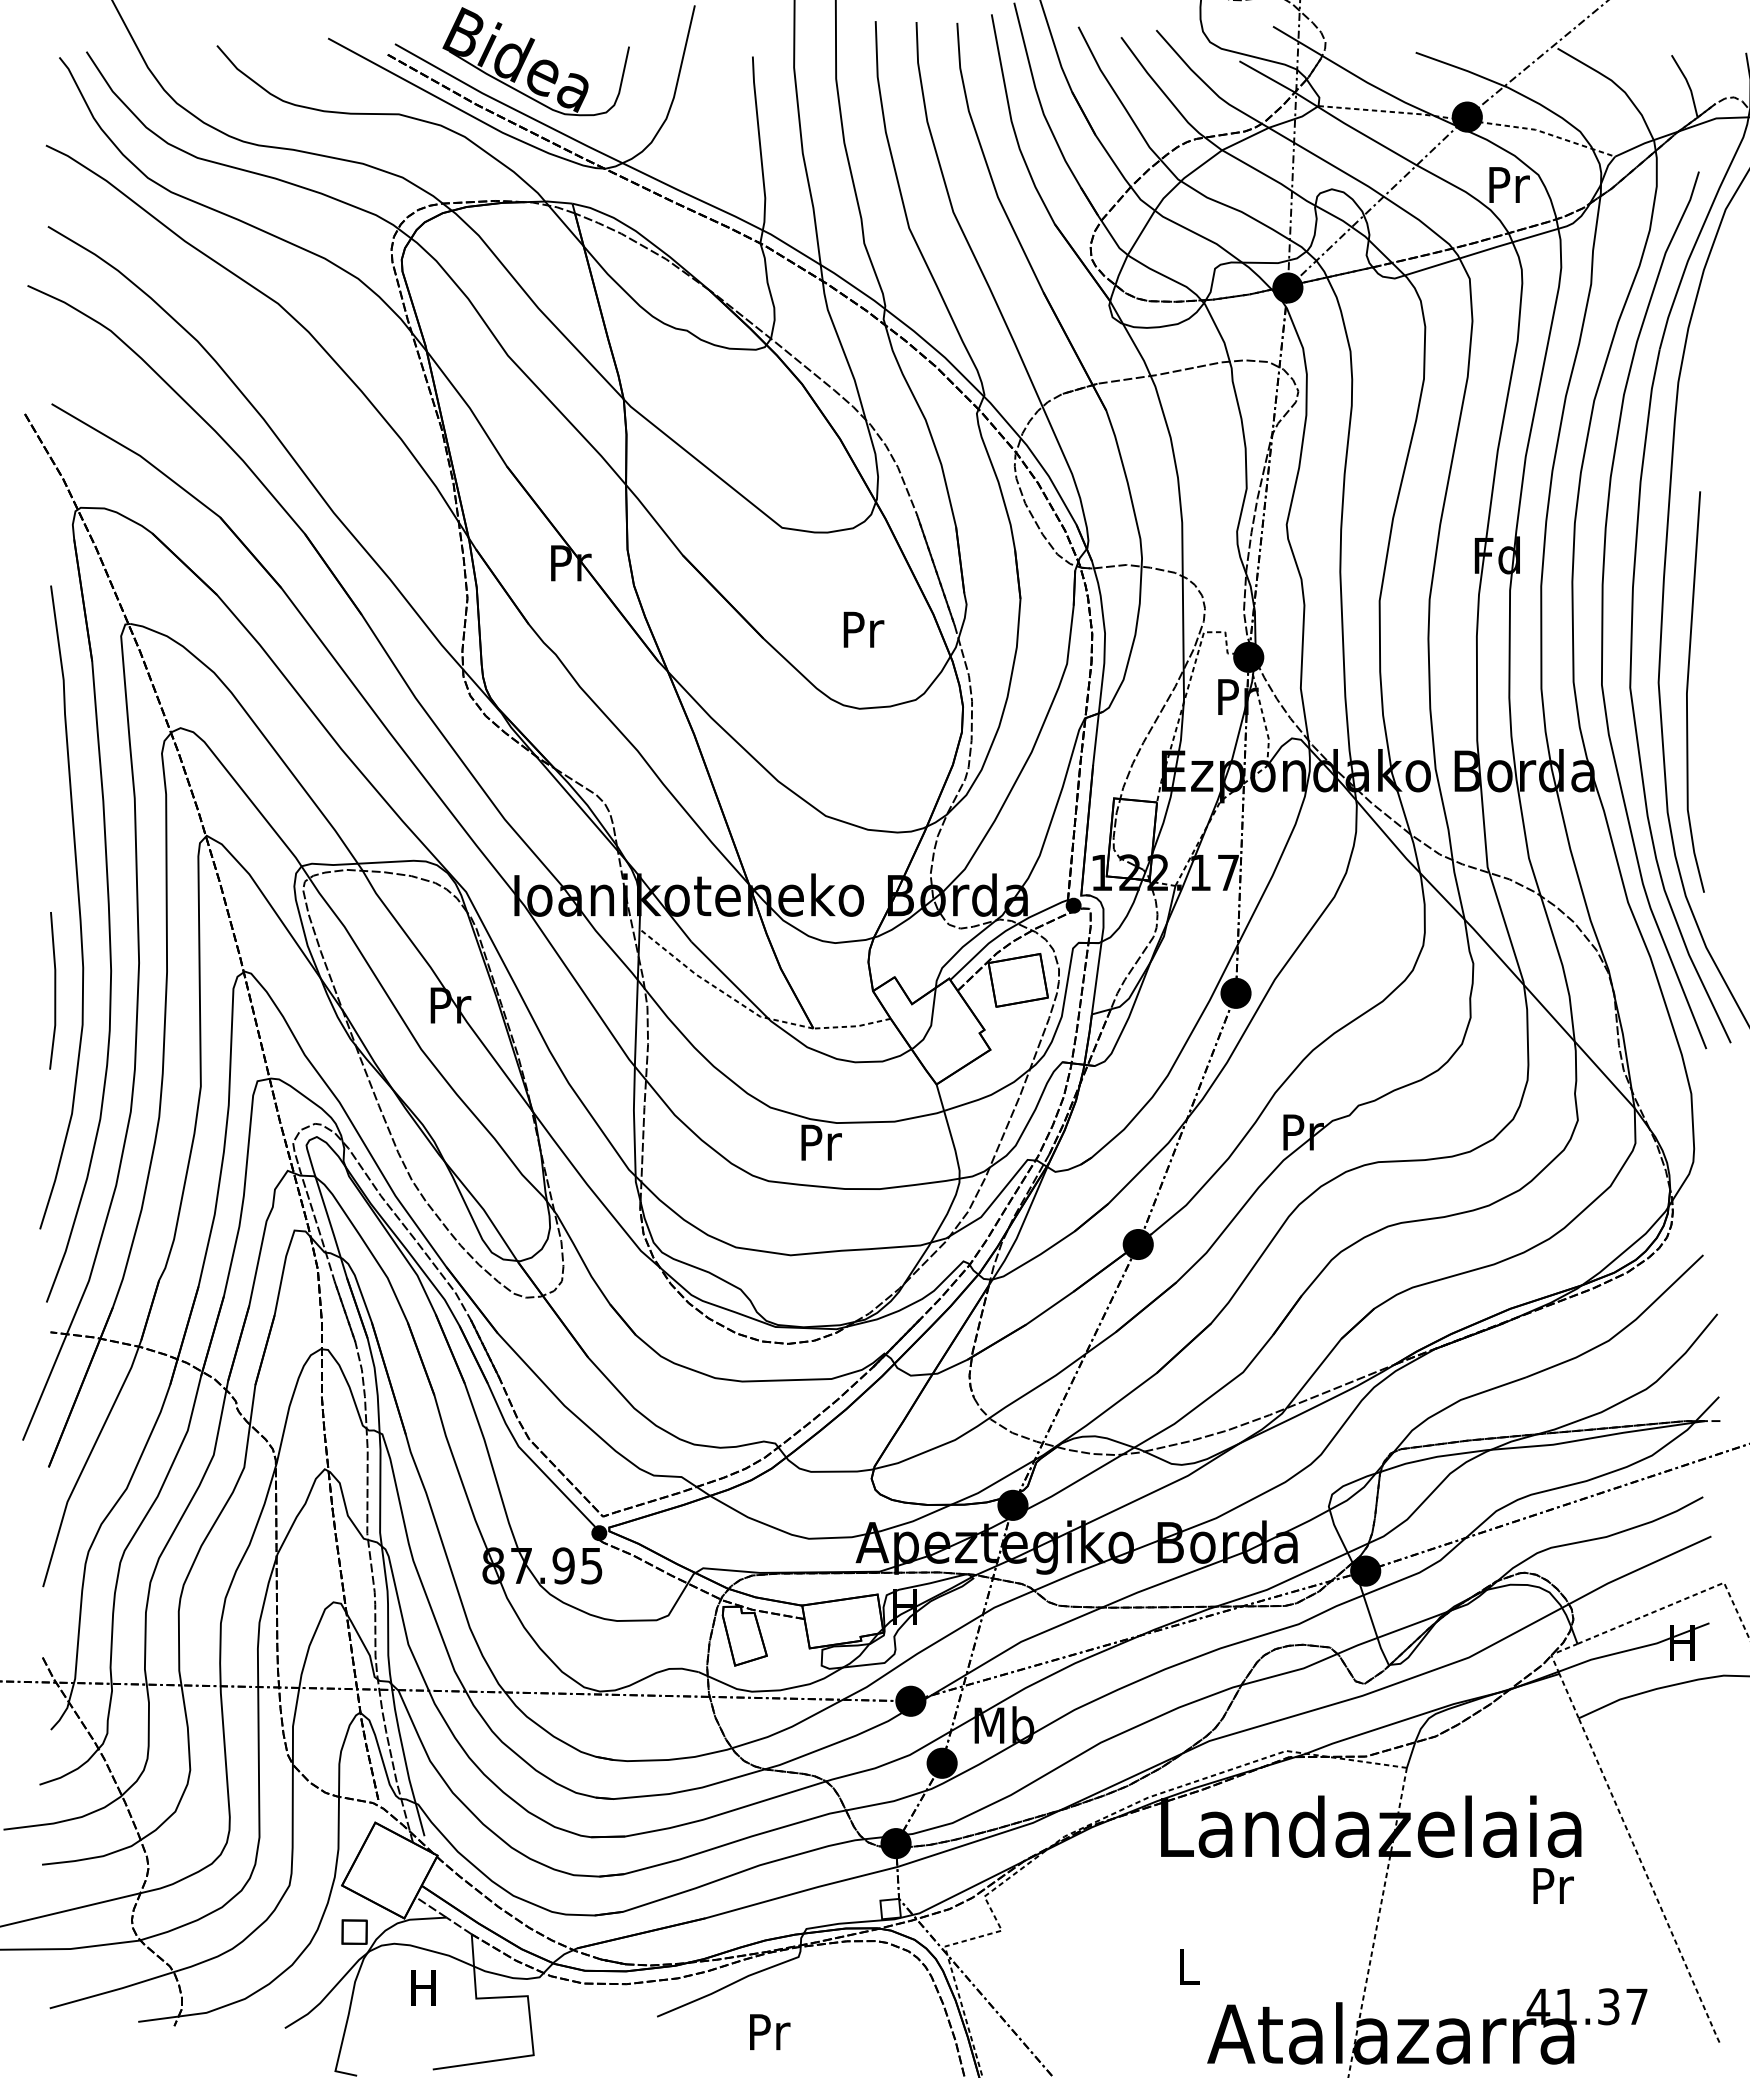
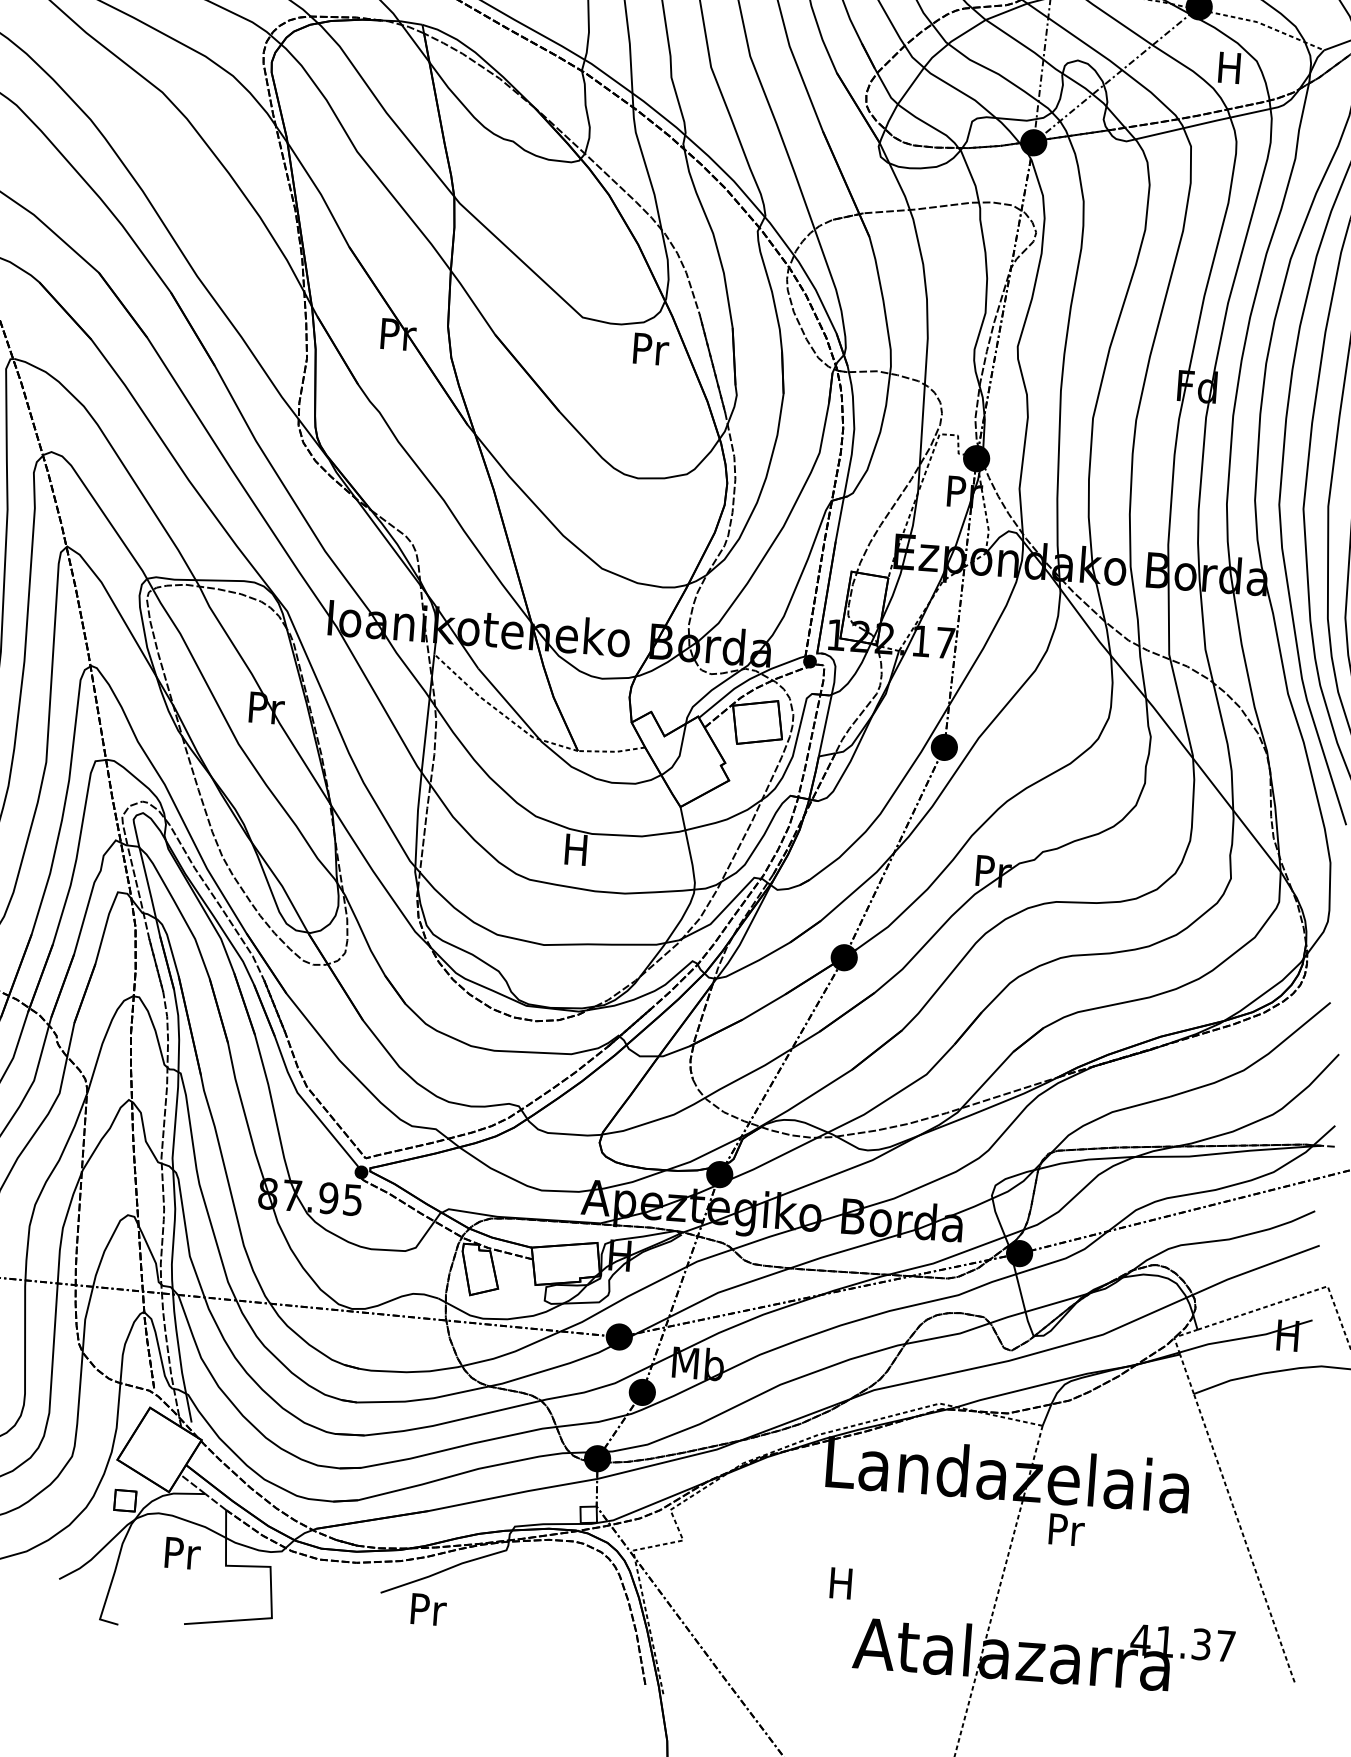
text: (1509, 184) -> (1231, 67), Pr -> H
text: (863, 629) -> (650, 349), moved
text: (821, 1142) -> (577, 849), Pr -> H
text: (1553, 1885) -> (1066, 1529), moved
text: (1187, 1966) -> (840, 1583), L -> H
text: (425, 1987) -> (182, 1552), H -> Pr
text: (770, 2032) -> (429, 1610), moved

